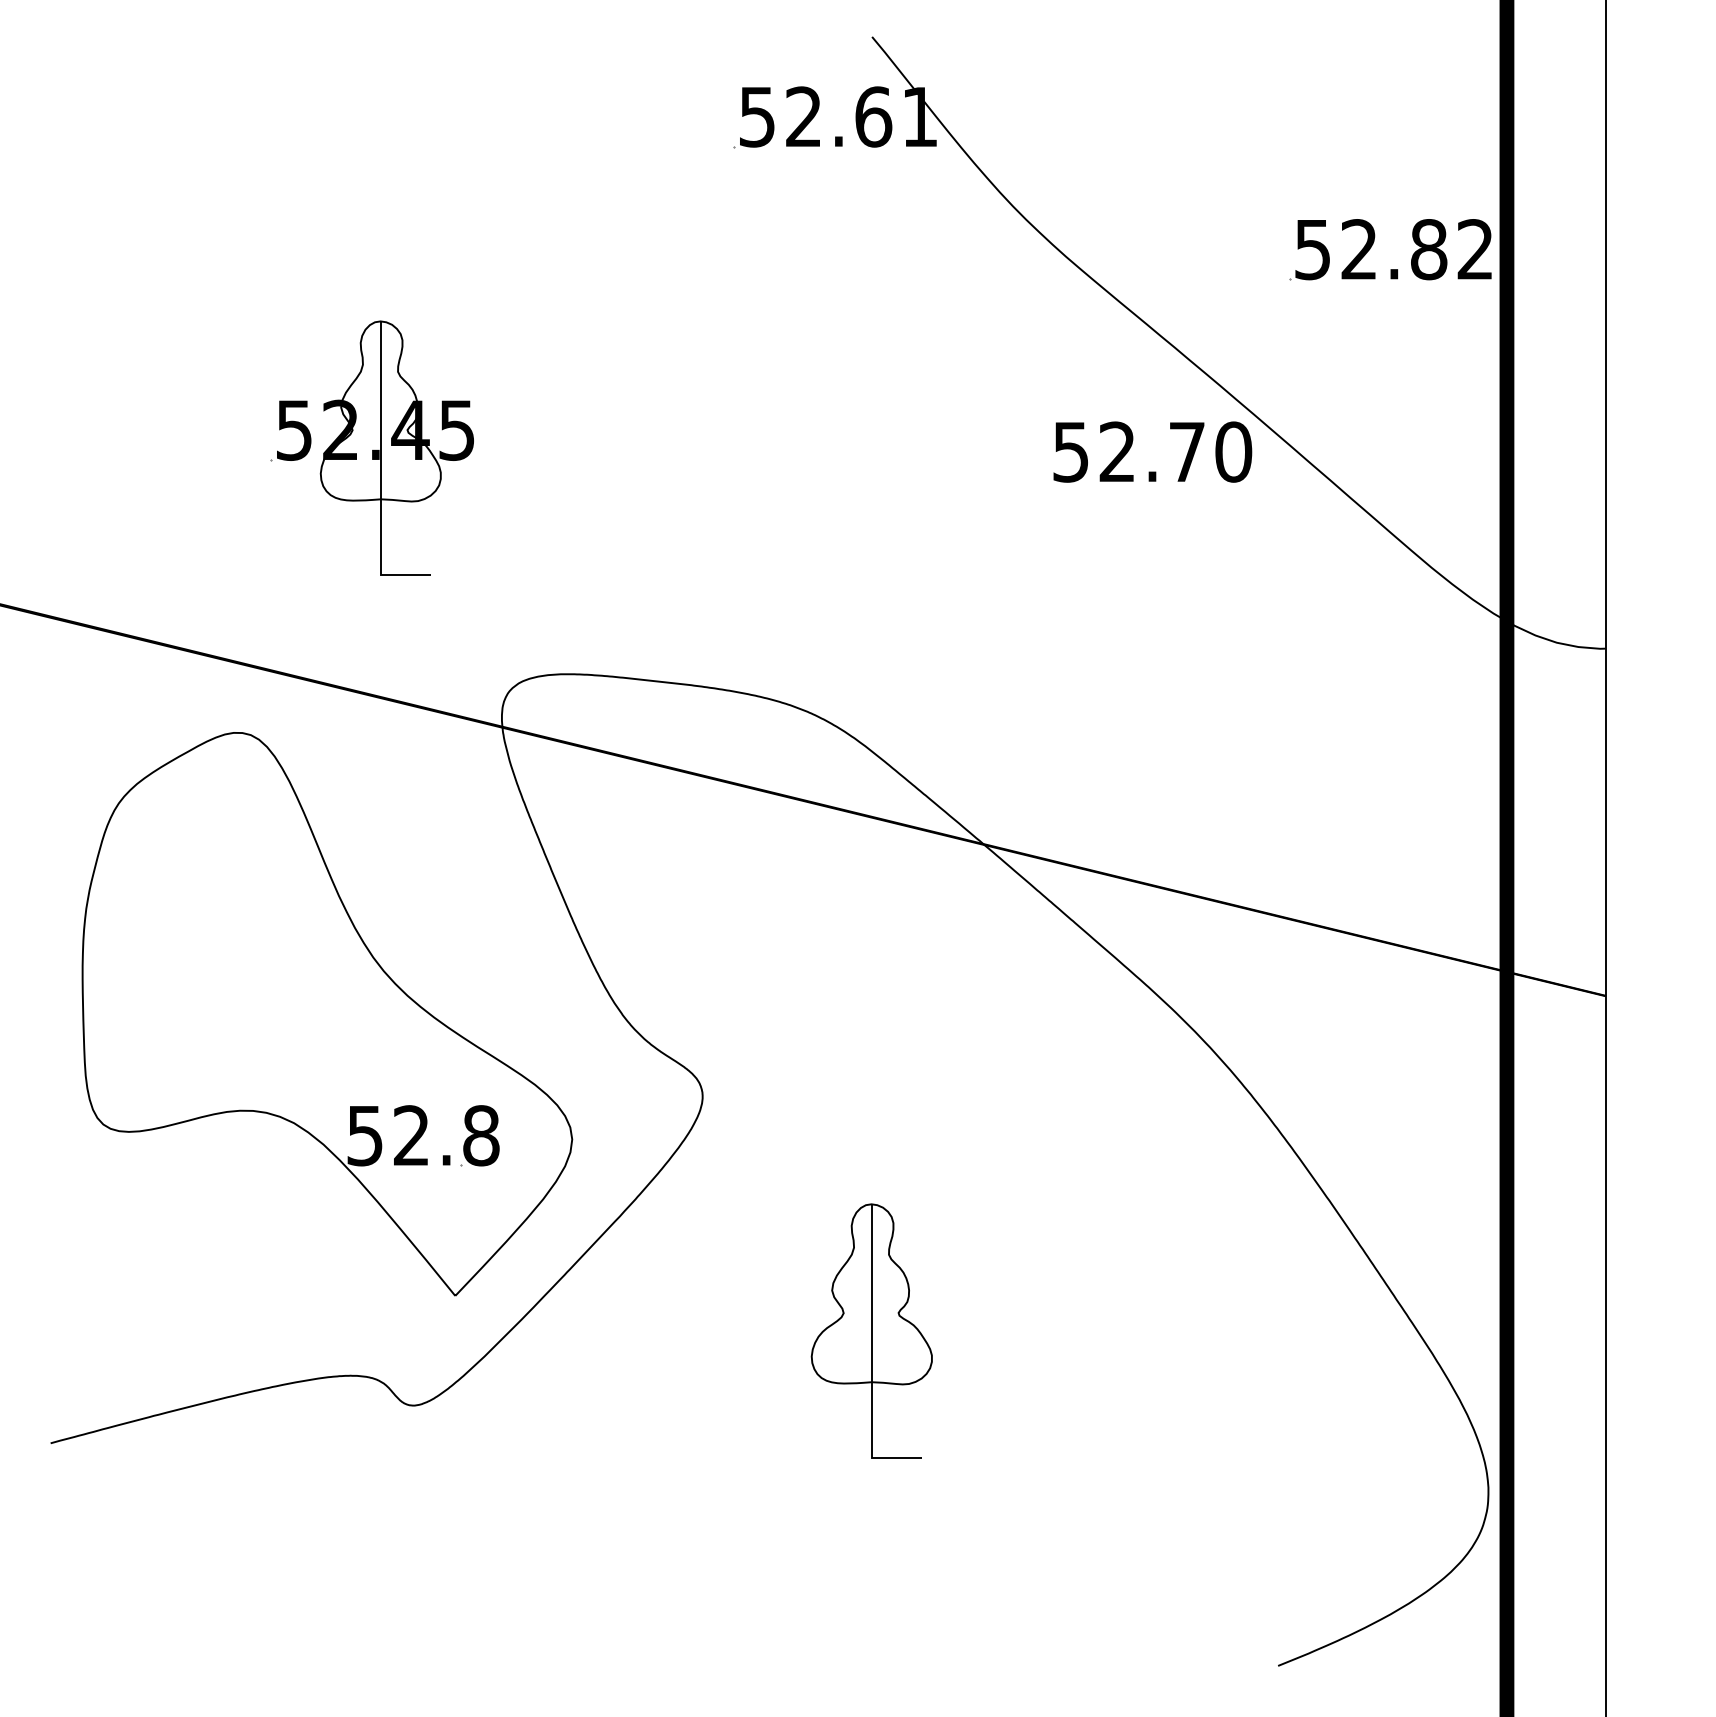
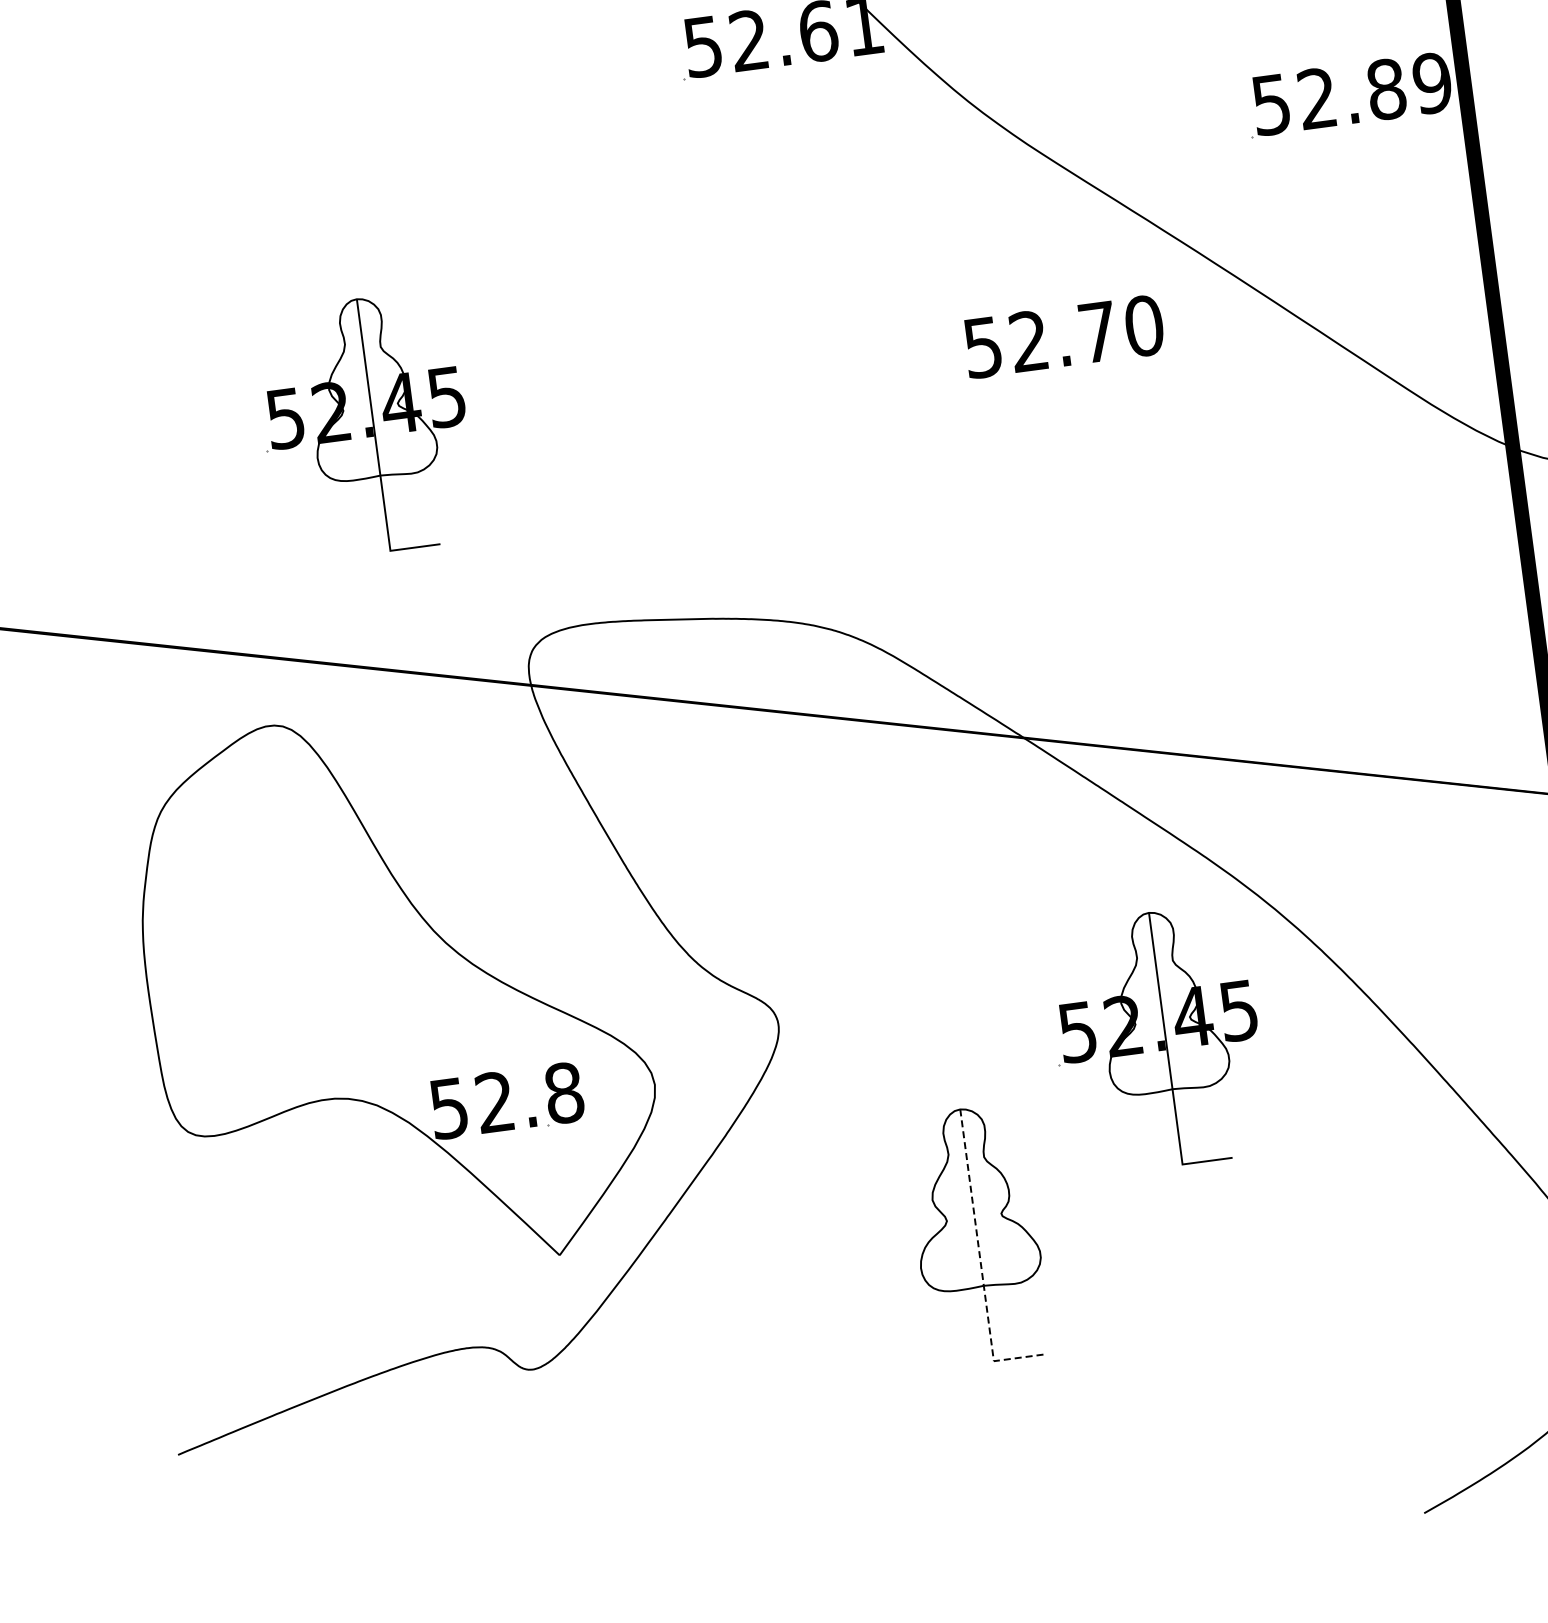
text: (1475, 249) -> (1432, 83), 52.82 -> 52.89
text: (1152, 451) -> (1063, 336), moved
part: (1075, 1160) -> (1156, 1039), added
line: (871, 1357) -> (980, 1261), solid -> dashed

